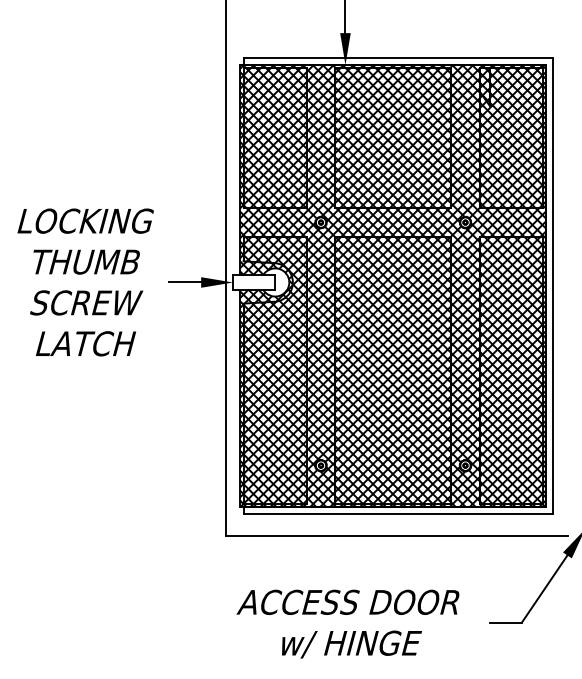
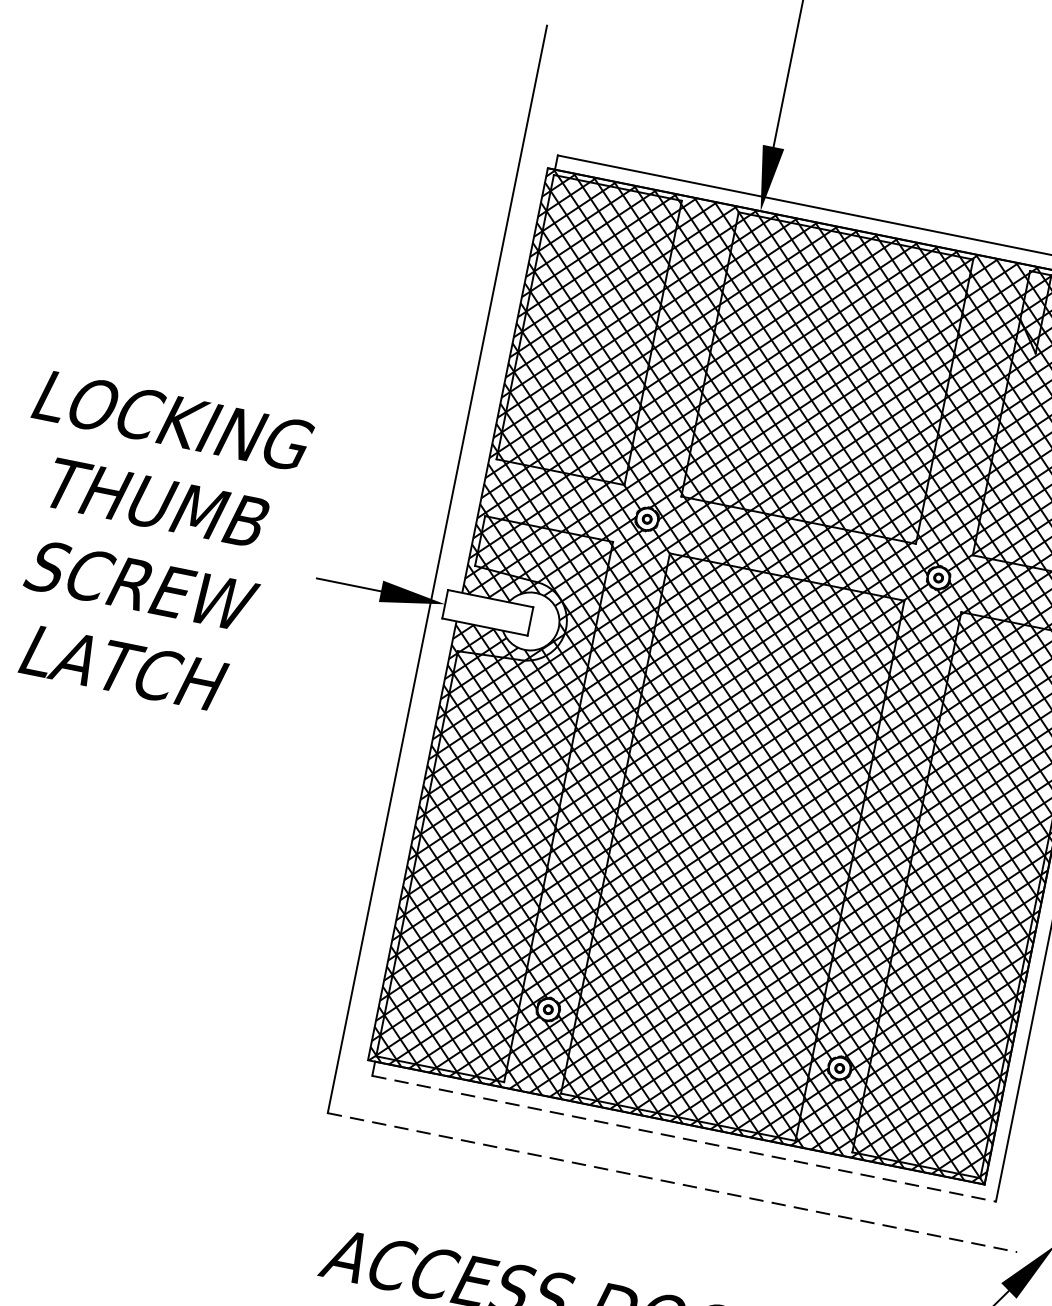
line: (398, 514) -> (684, 1139), solid -> dashed
line: (396, 536) -> (671, 1183), solid -> dashed

